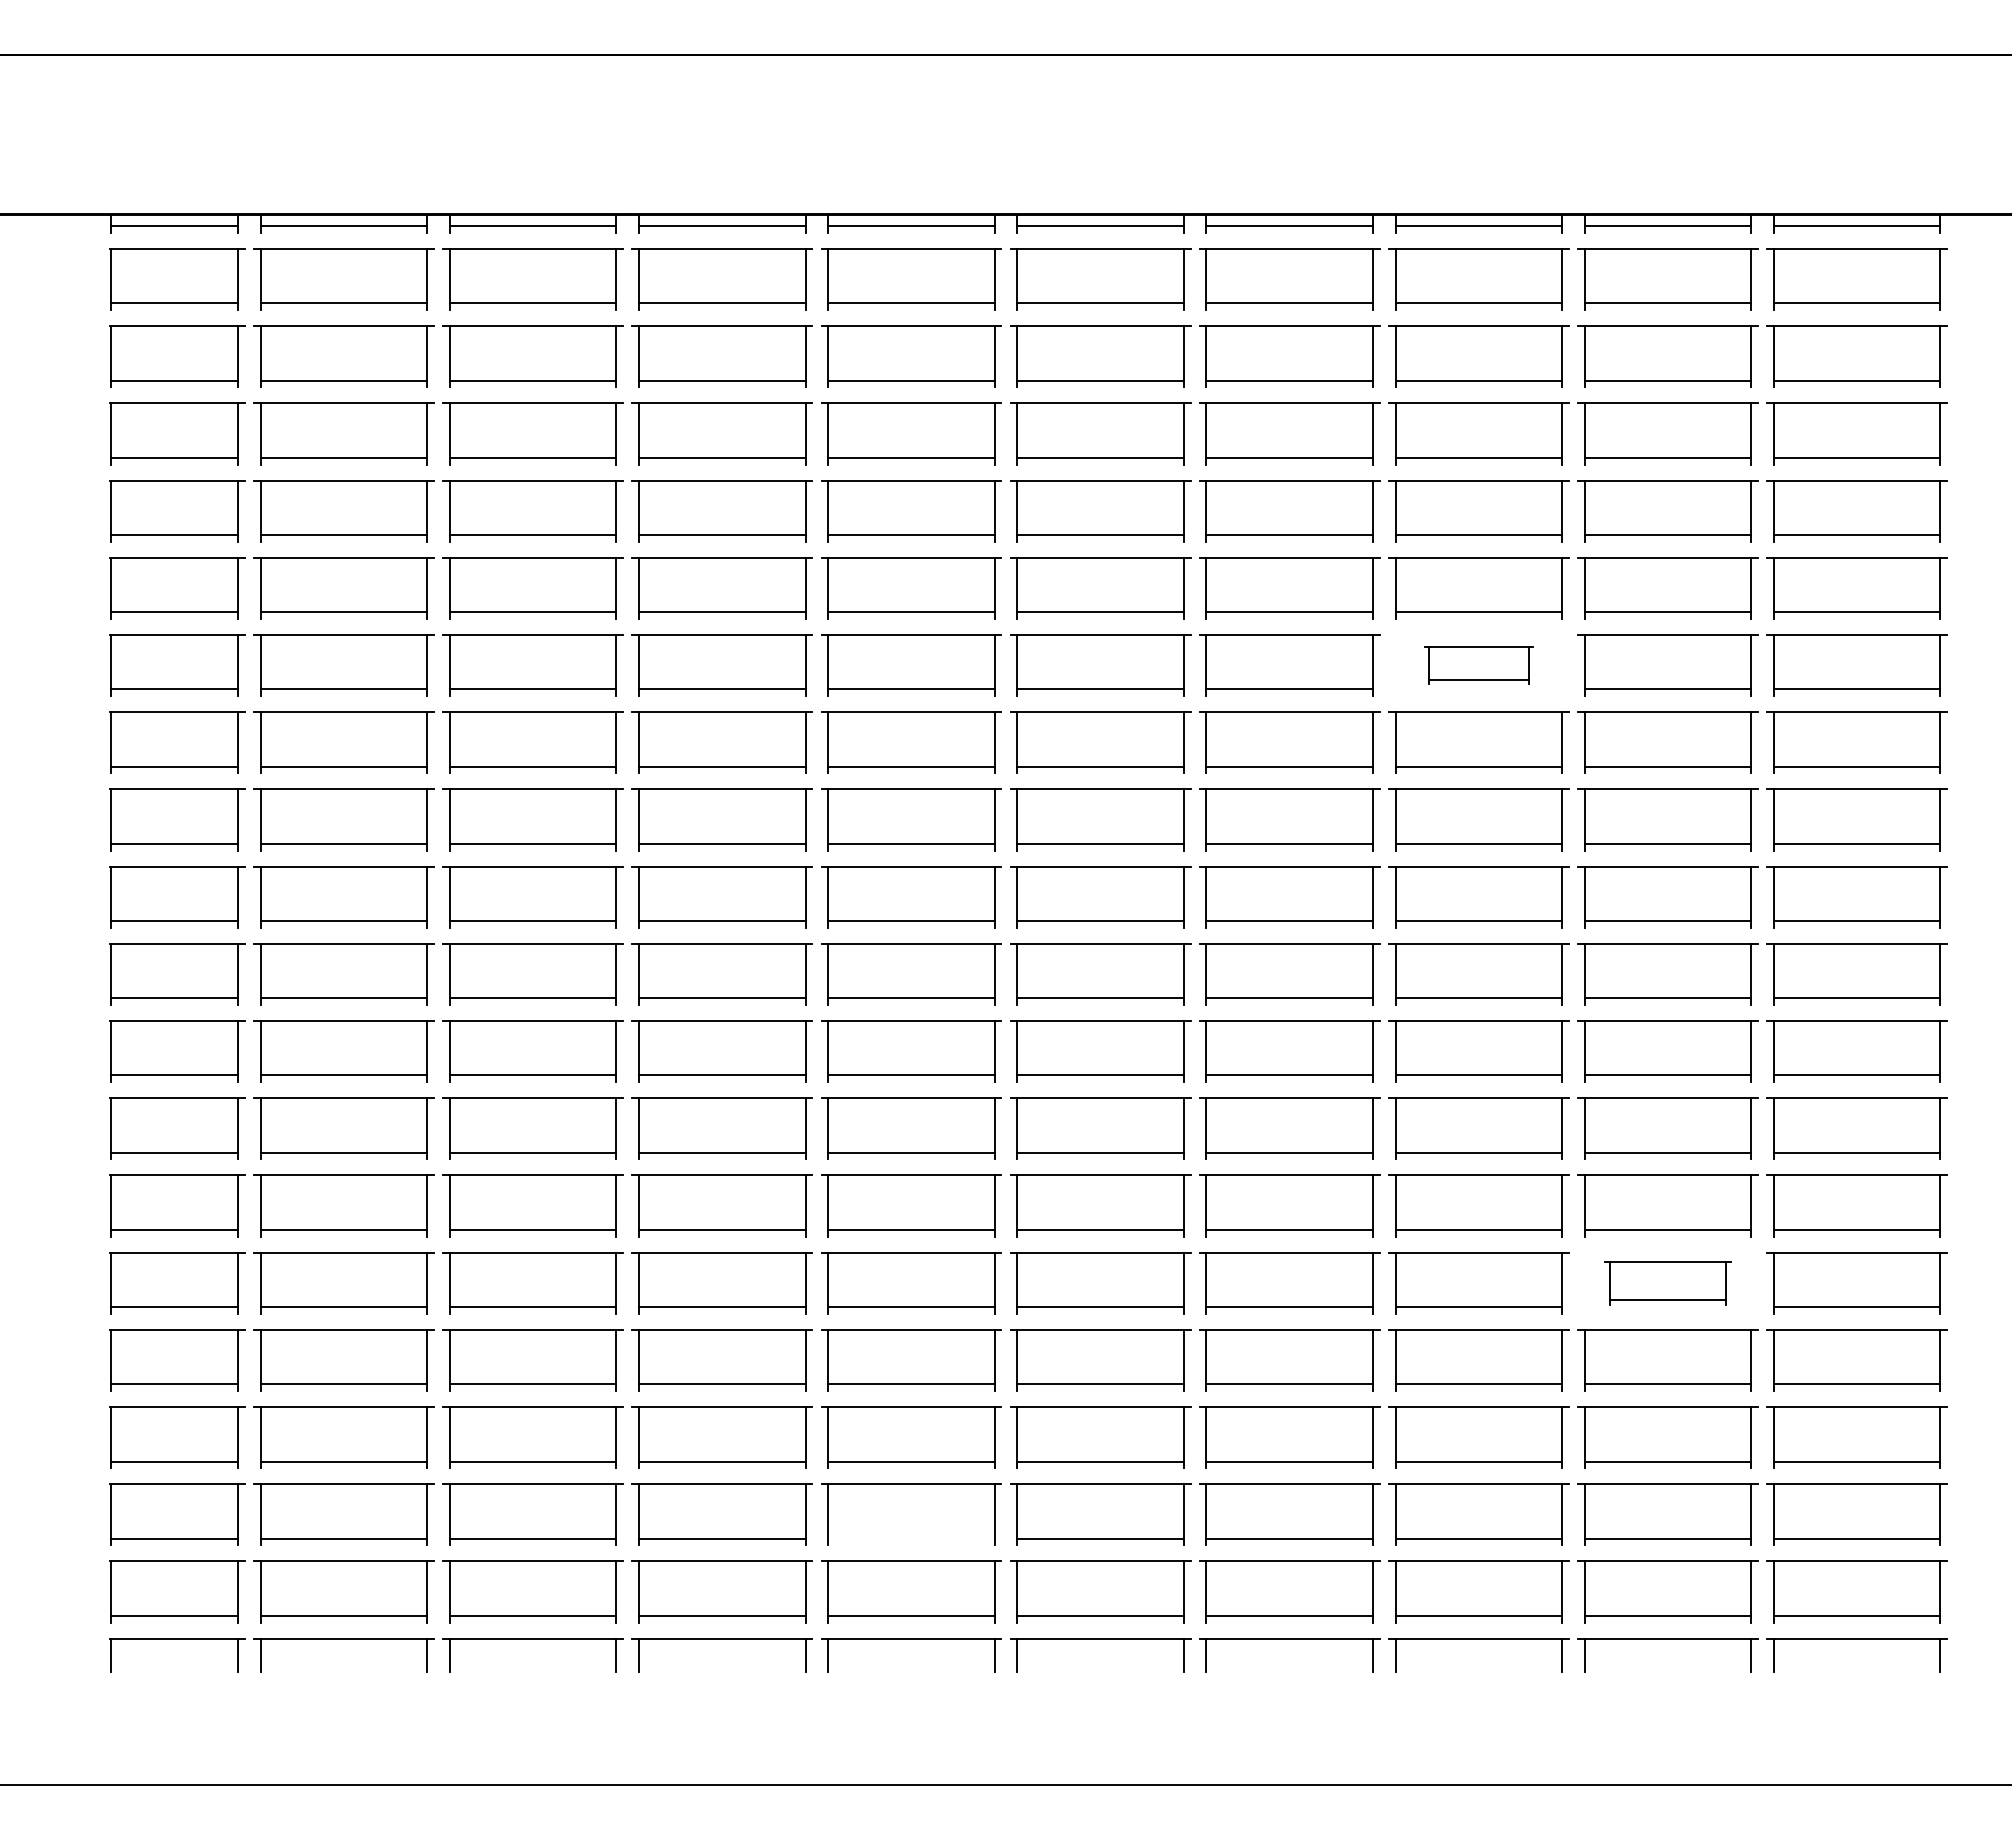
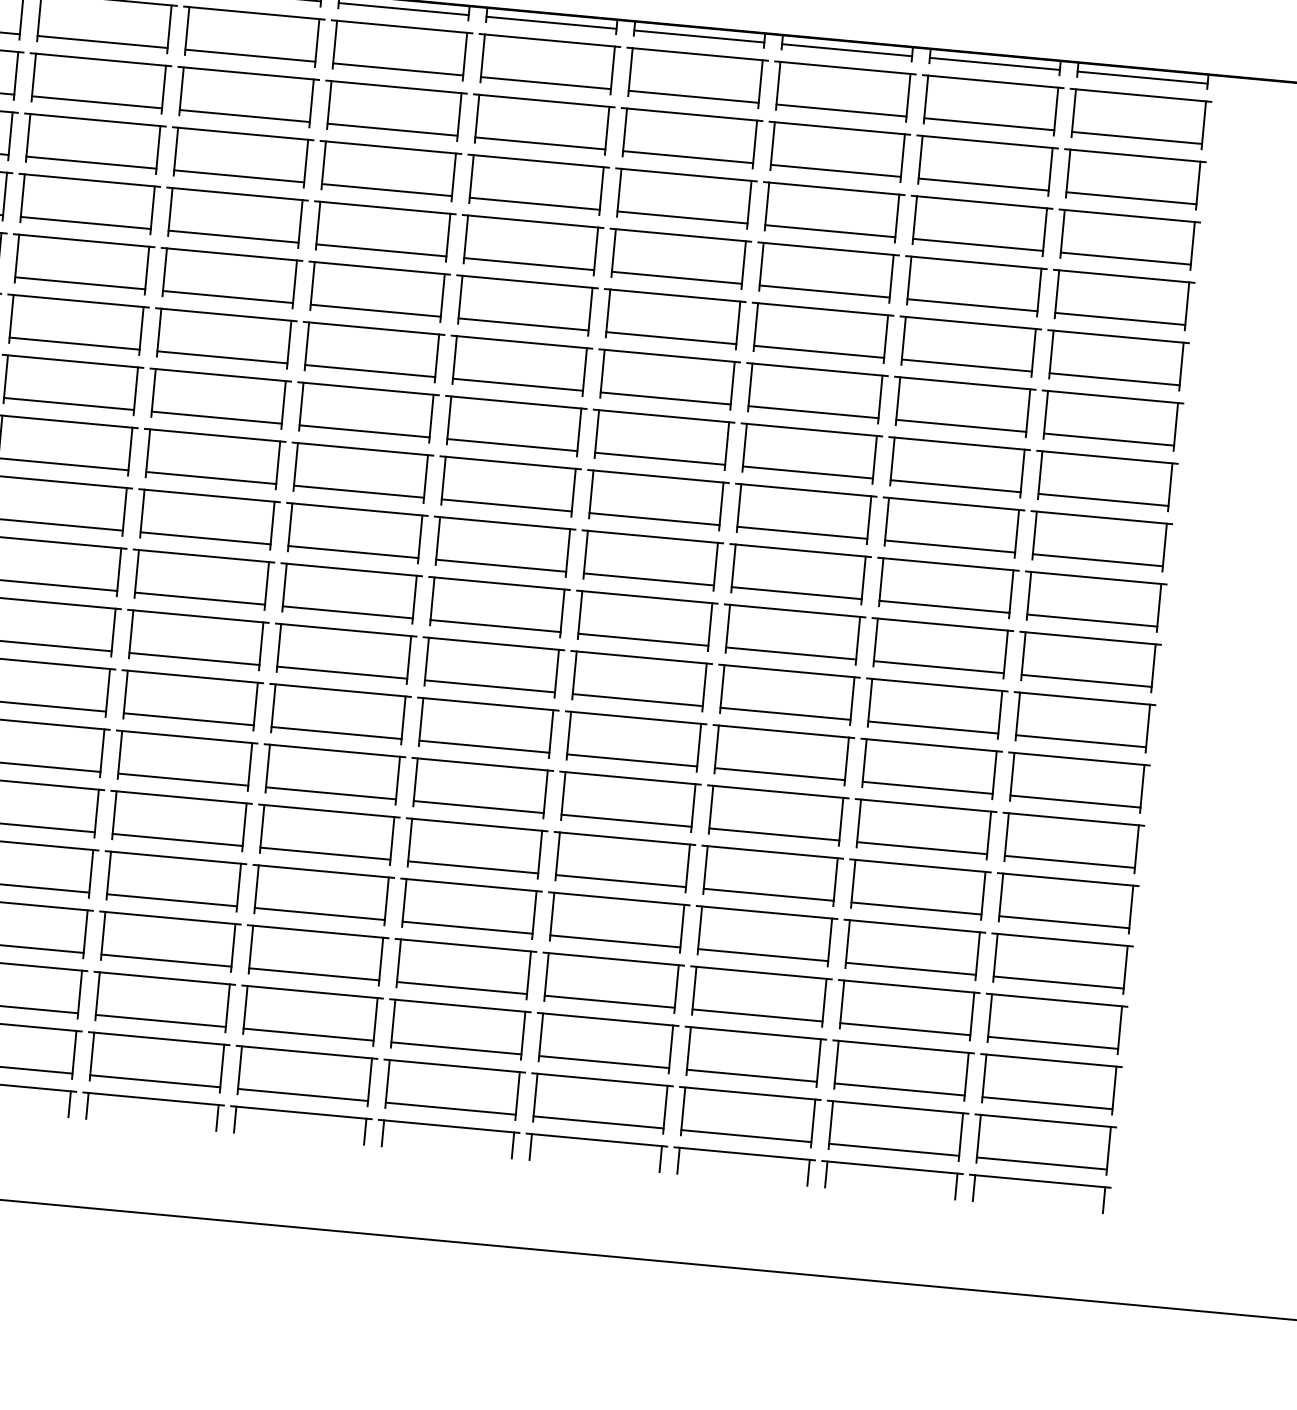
part: (1478, 665) -> (815, 393), size x1.67
part: (1667, 1283) -> (917, 890), size x1.43
line: (911, 1538) -> (308, 1034), added

